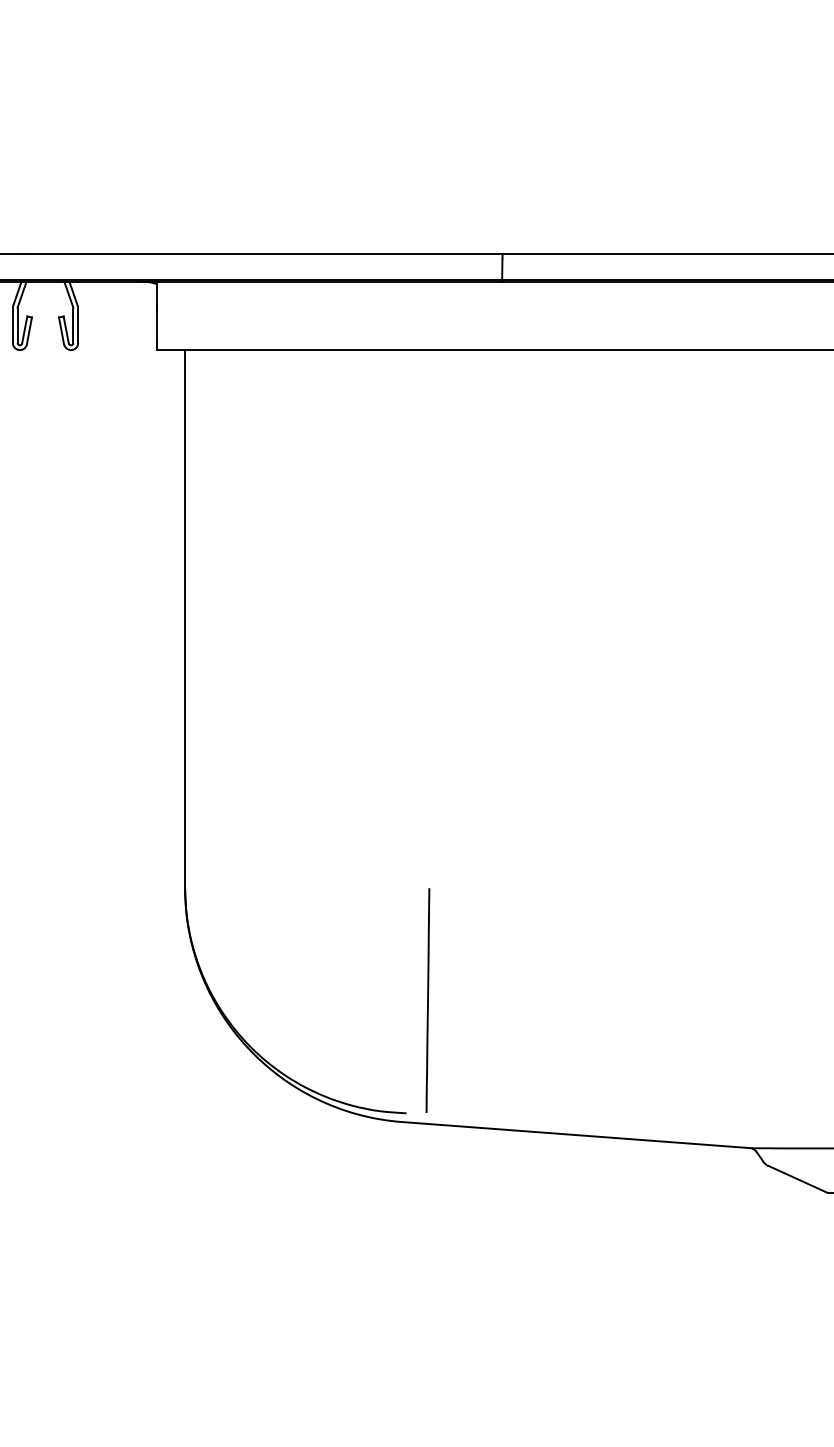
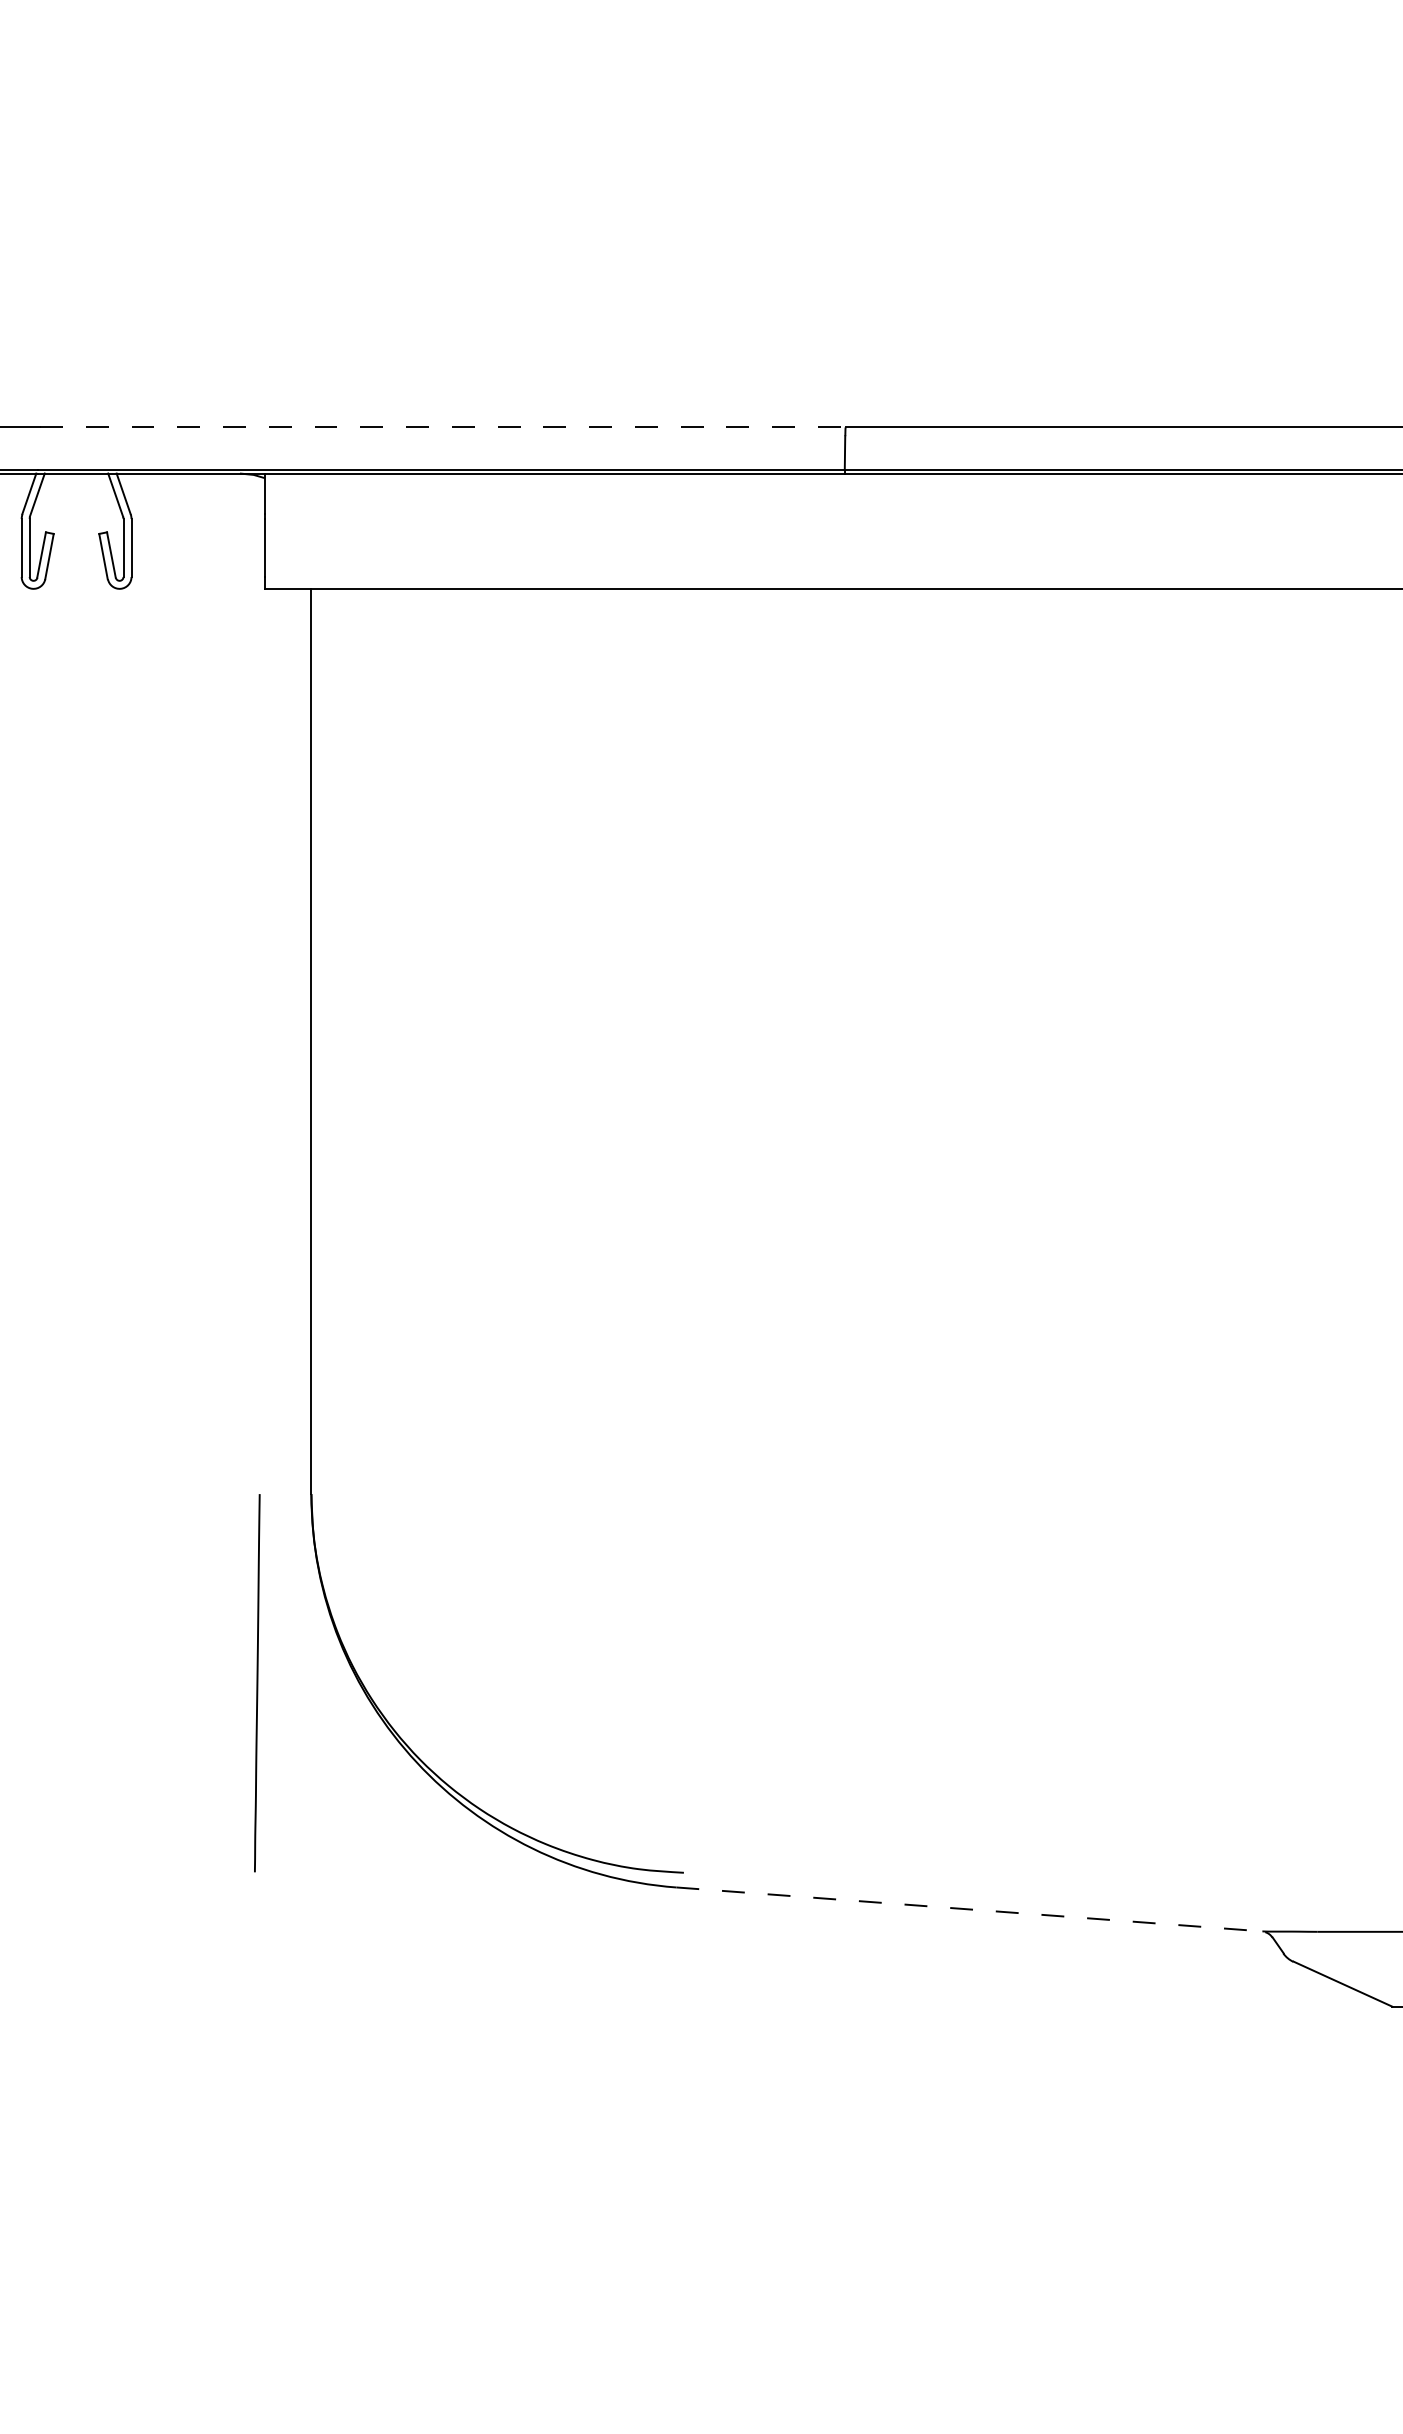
line: (263, 254) -> (443, 428), solid -> dashed
line: (427, 1000) -> (256, 1682), moved
line: (576, 1135) -> (969, 1910), solid -> dashed

